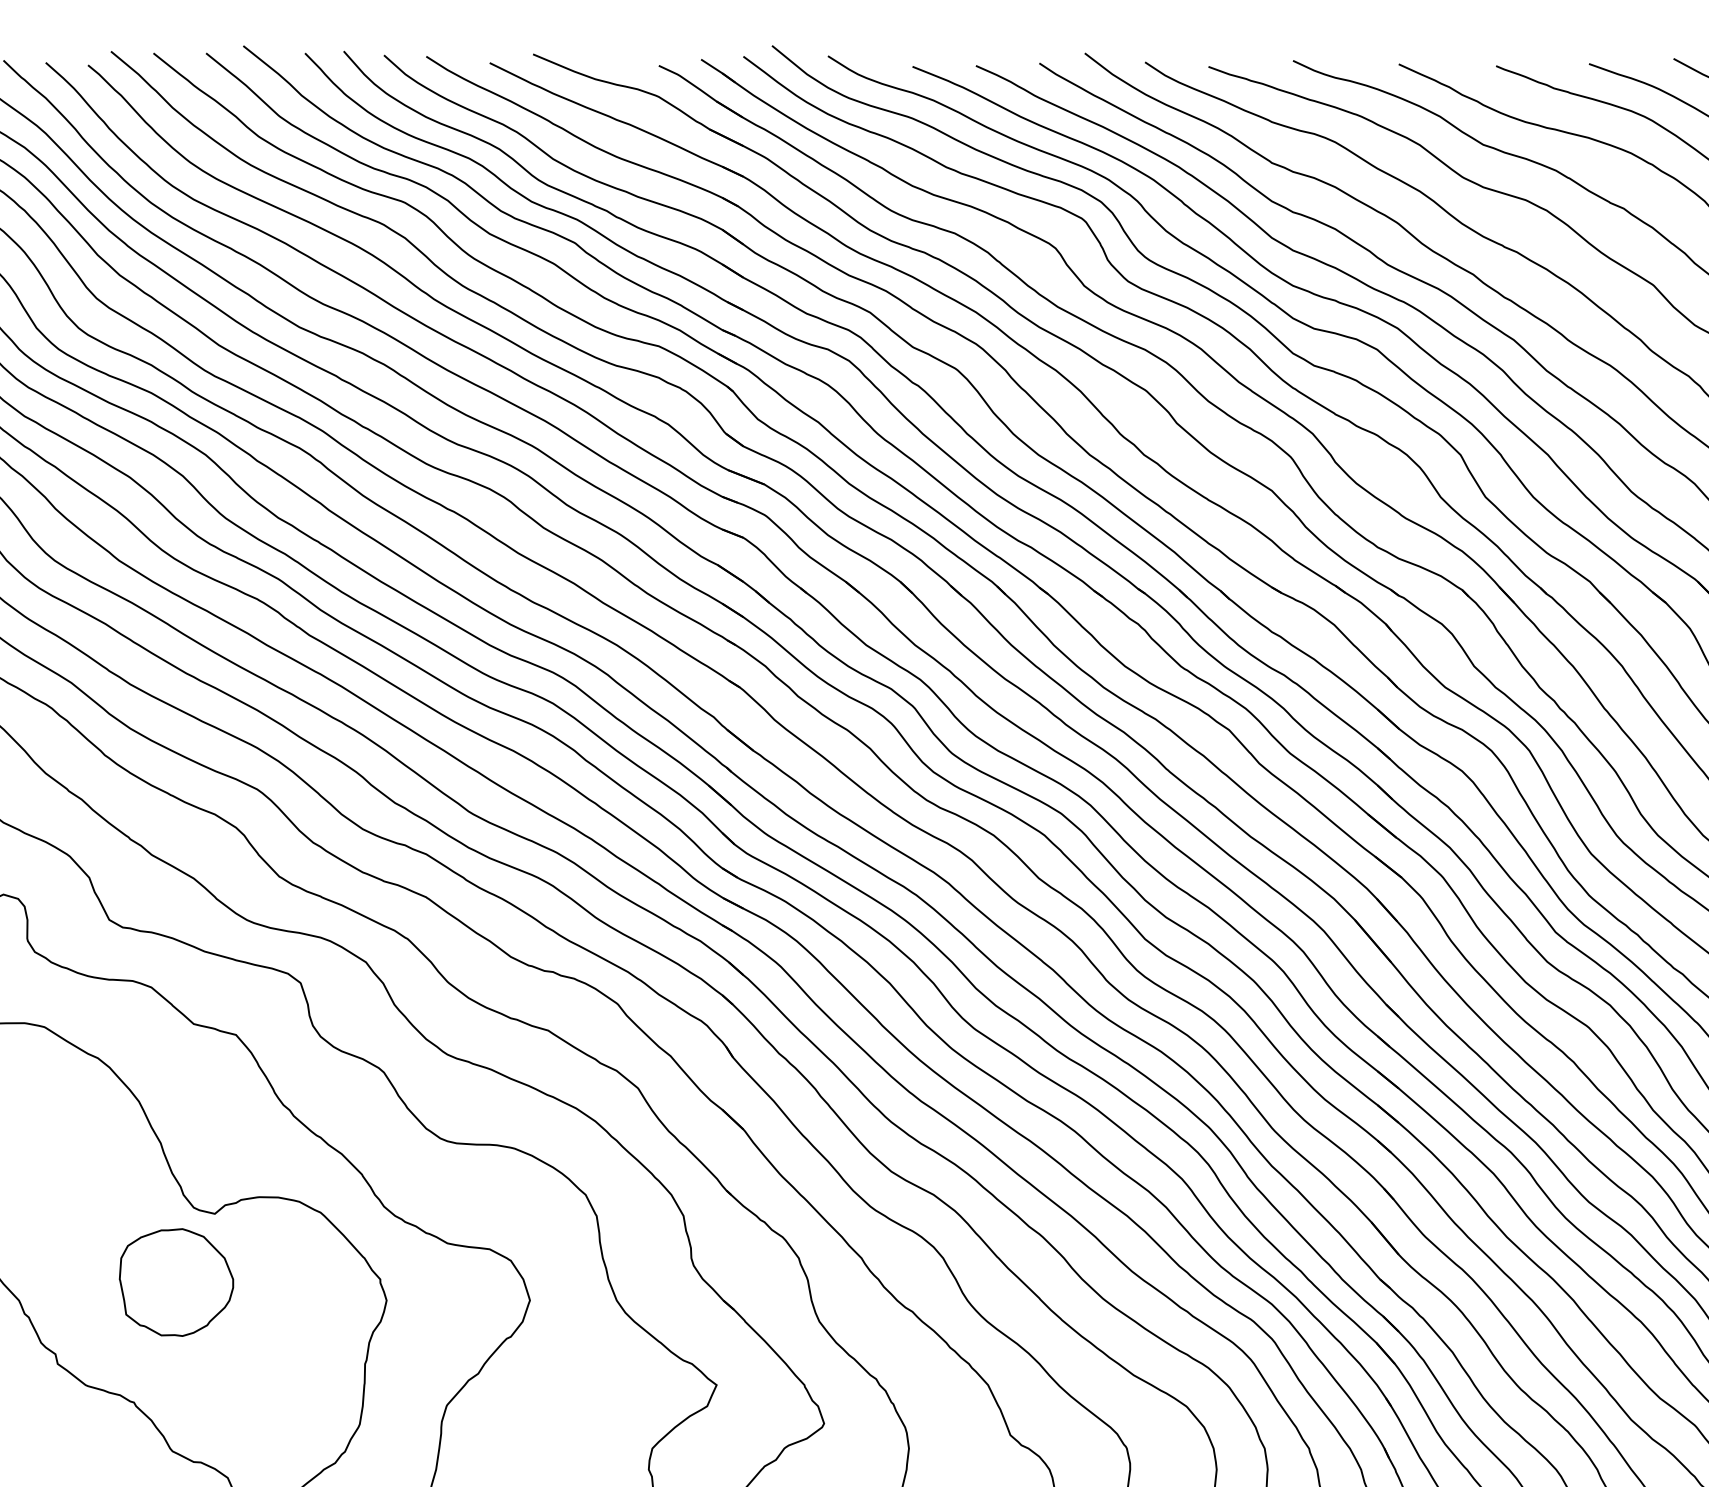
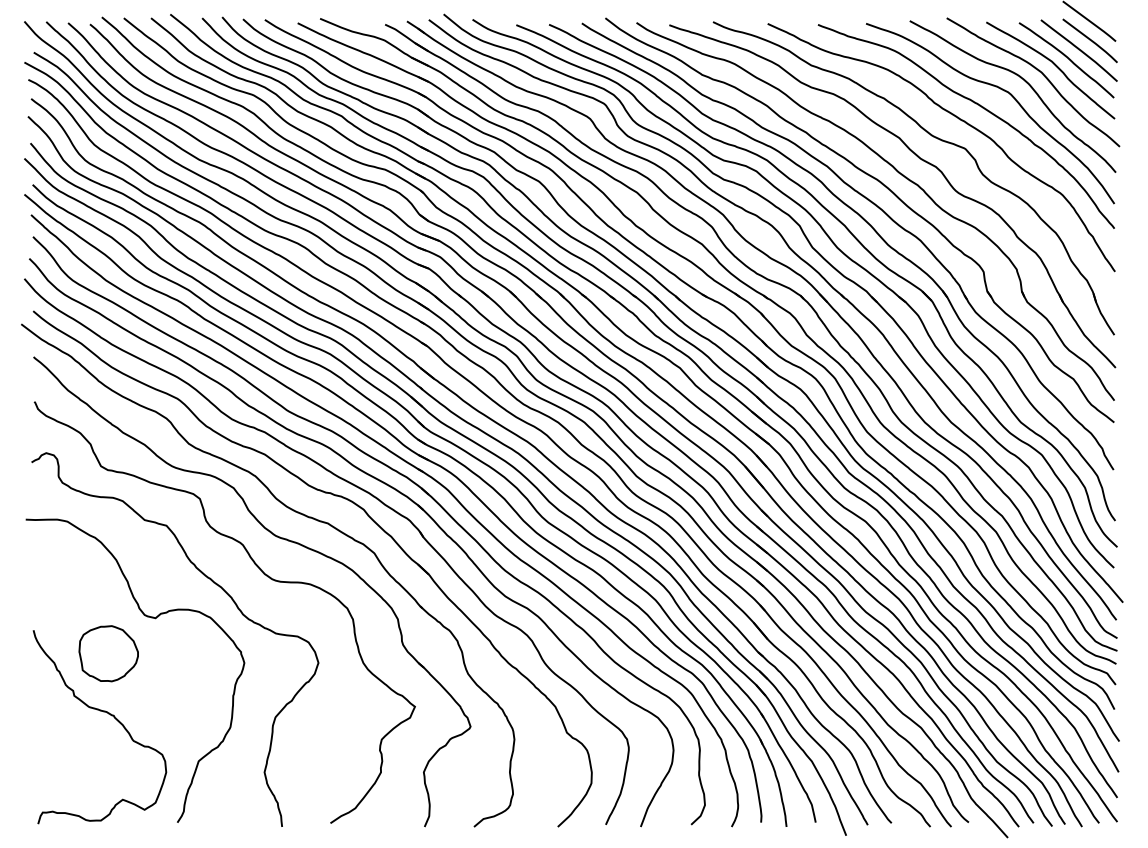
part: (176, 1282) -> (108, 653), moved

